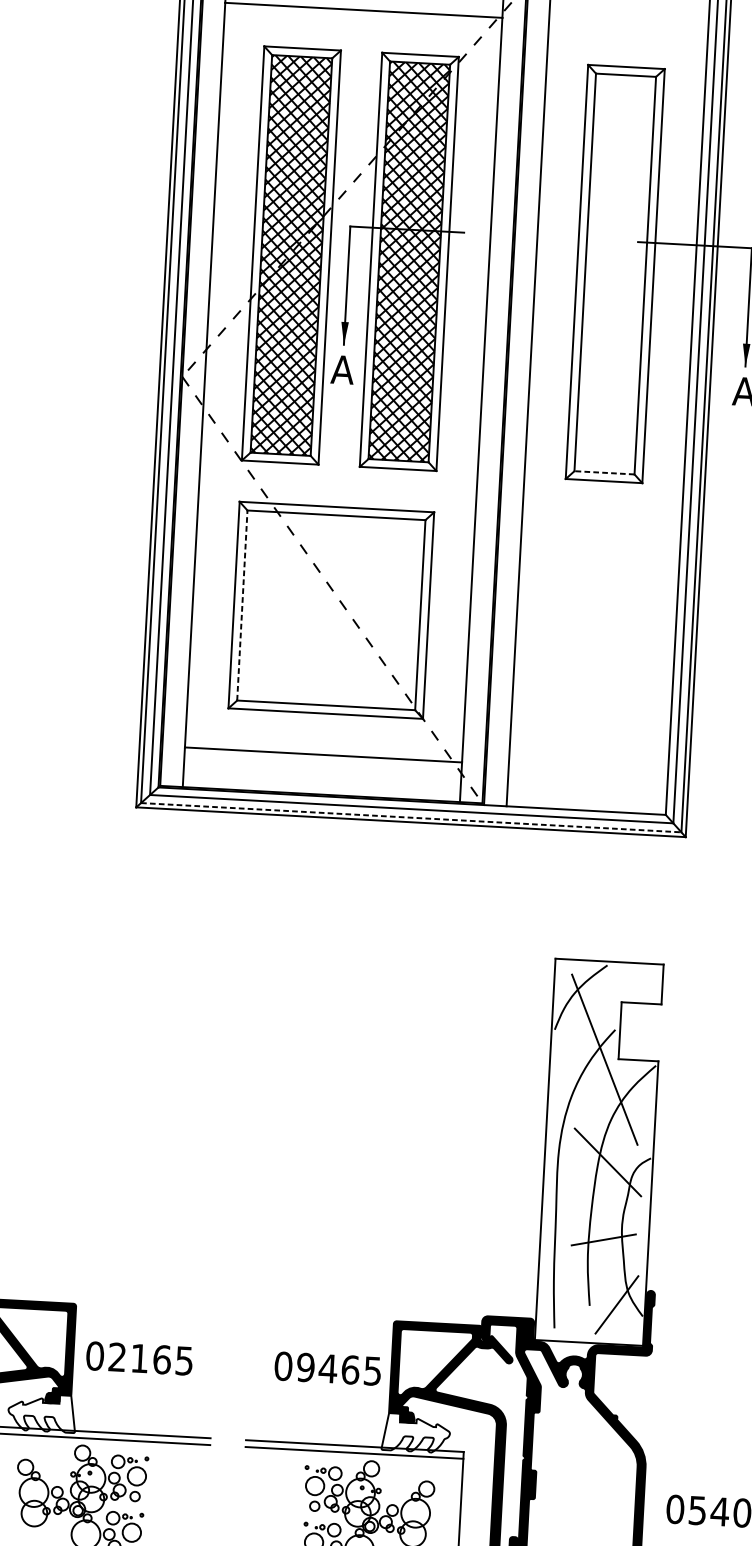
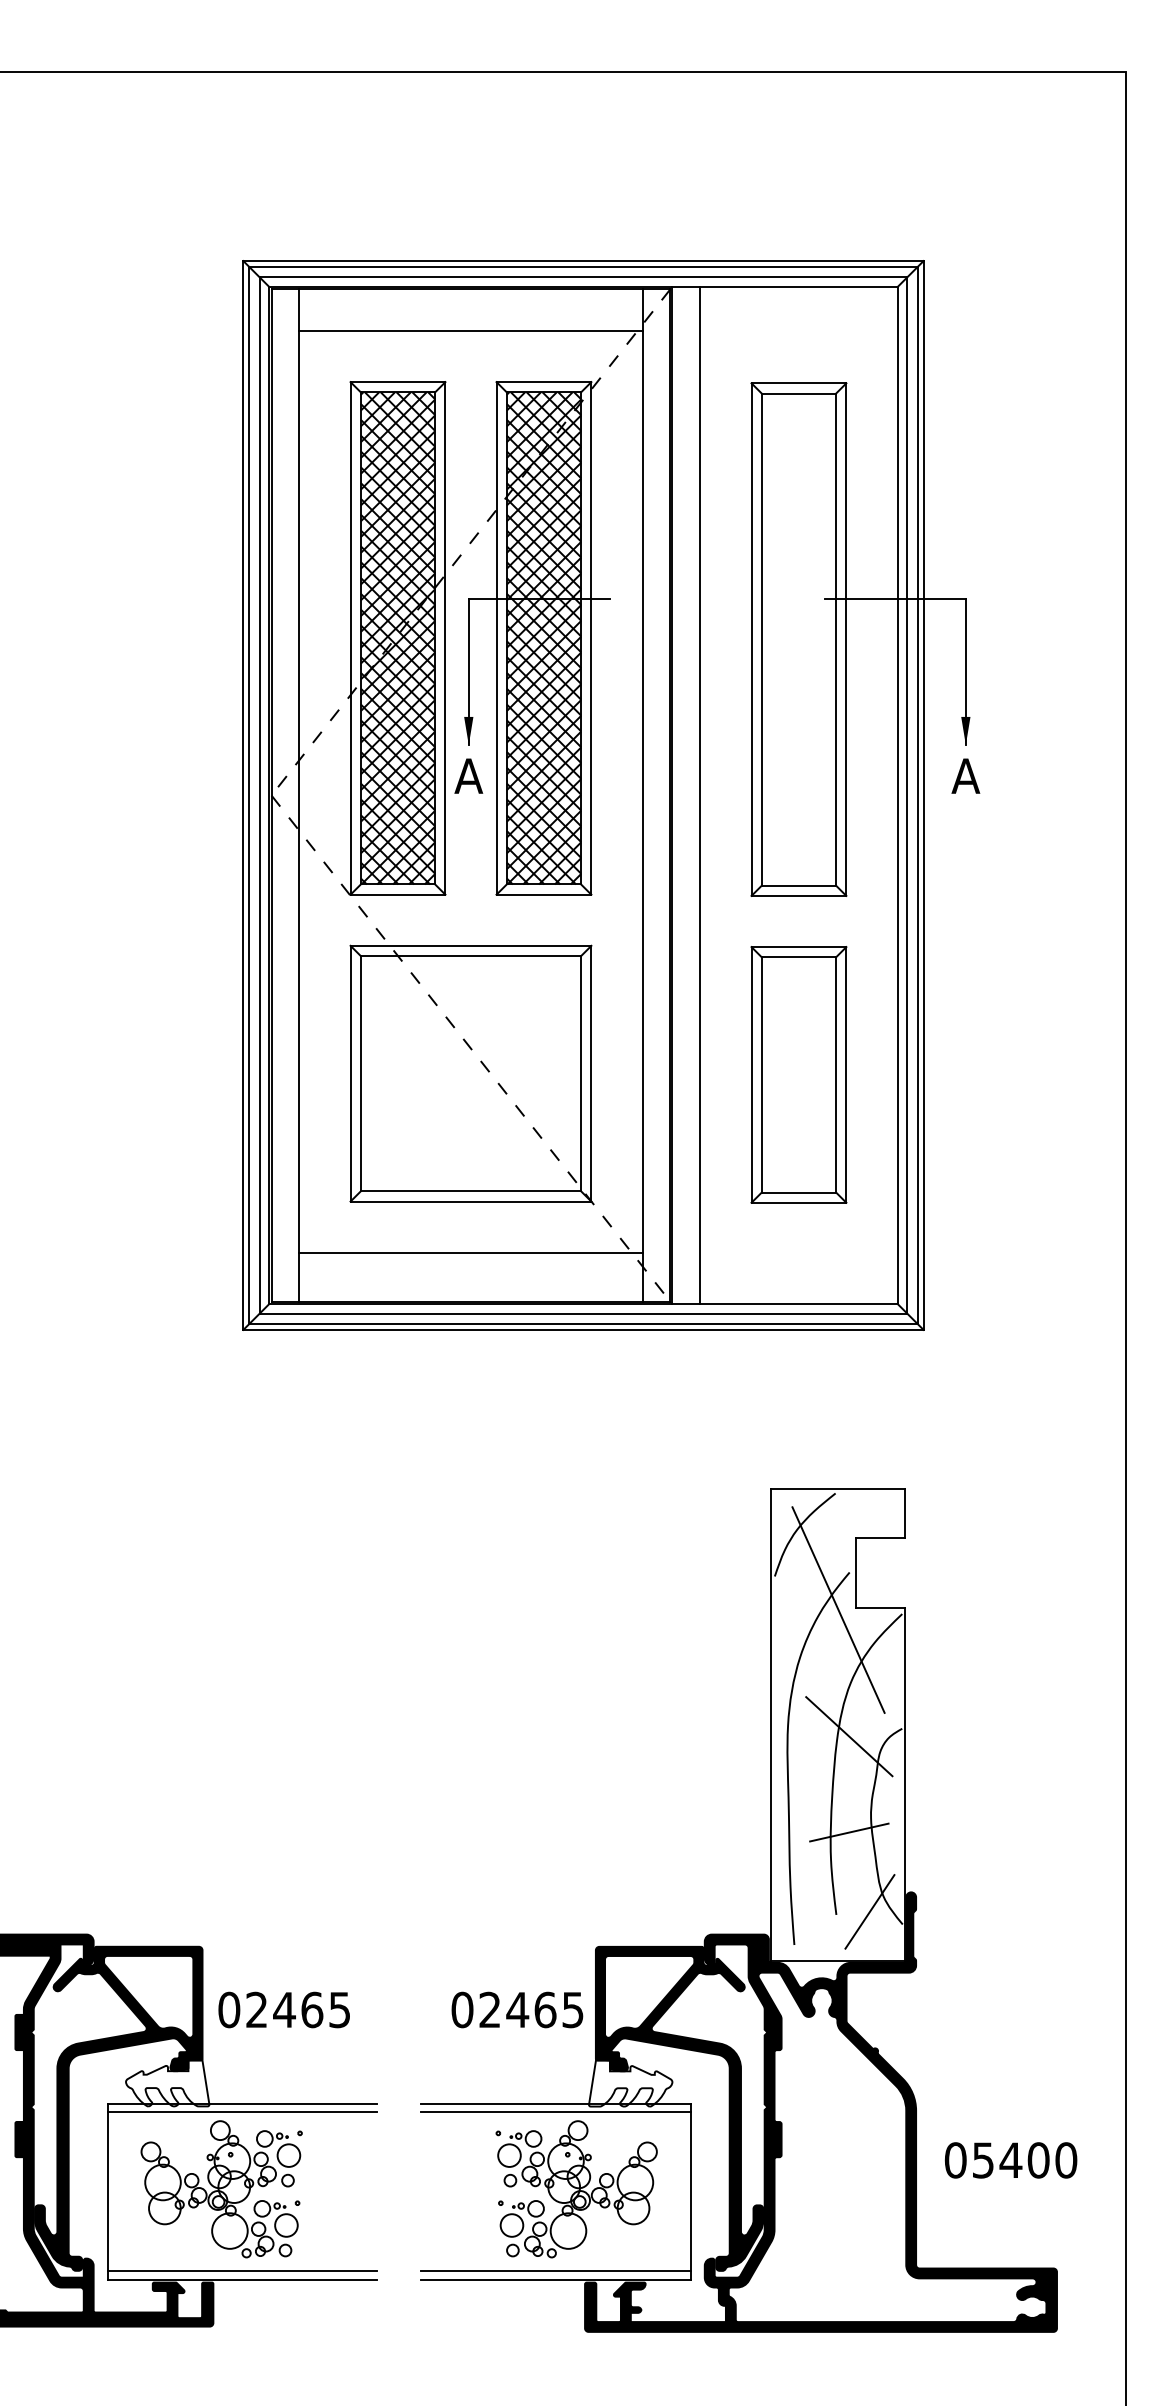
line: (604, 472) -> (798, 885), dashed -> solid
line: (242, 605) -> (360, 1073), dashed -> solid
part: (595, 625) -> (798, 1074), added
line: (411, 817) -> (583, 1324), dashed -> solid
text: (139, 1358) -> (284, 2009), 02165 -> 02465
text: (305, 1367) -> (489, 2009), 09465 -> 02465

